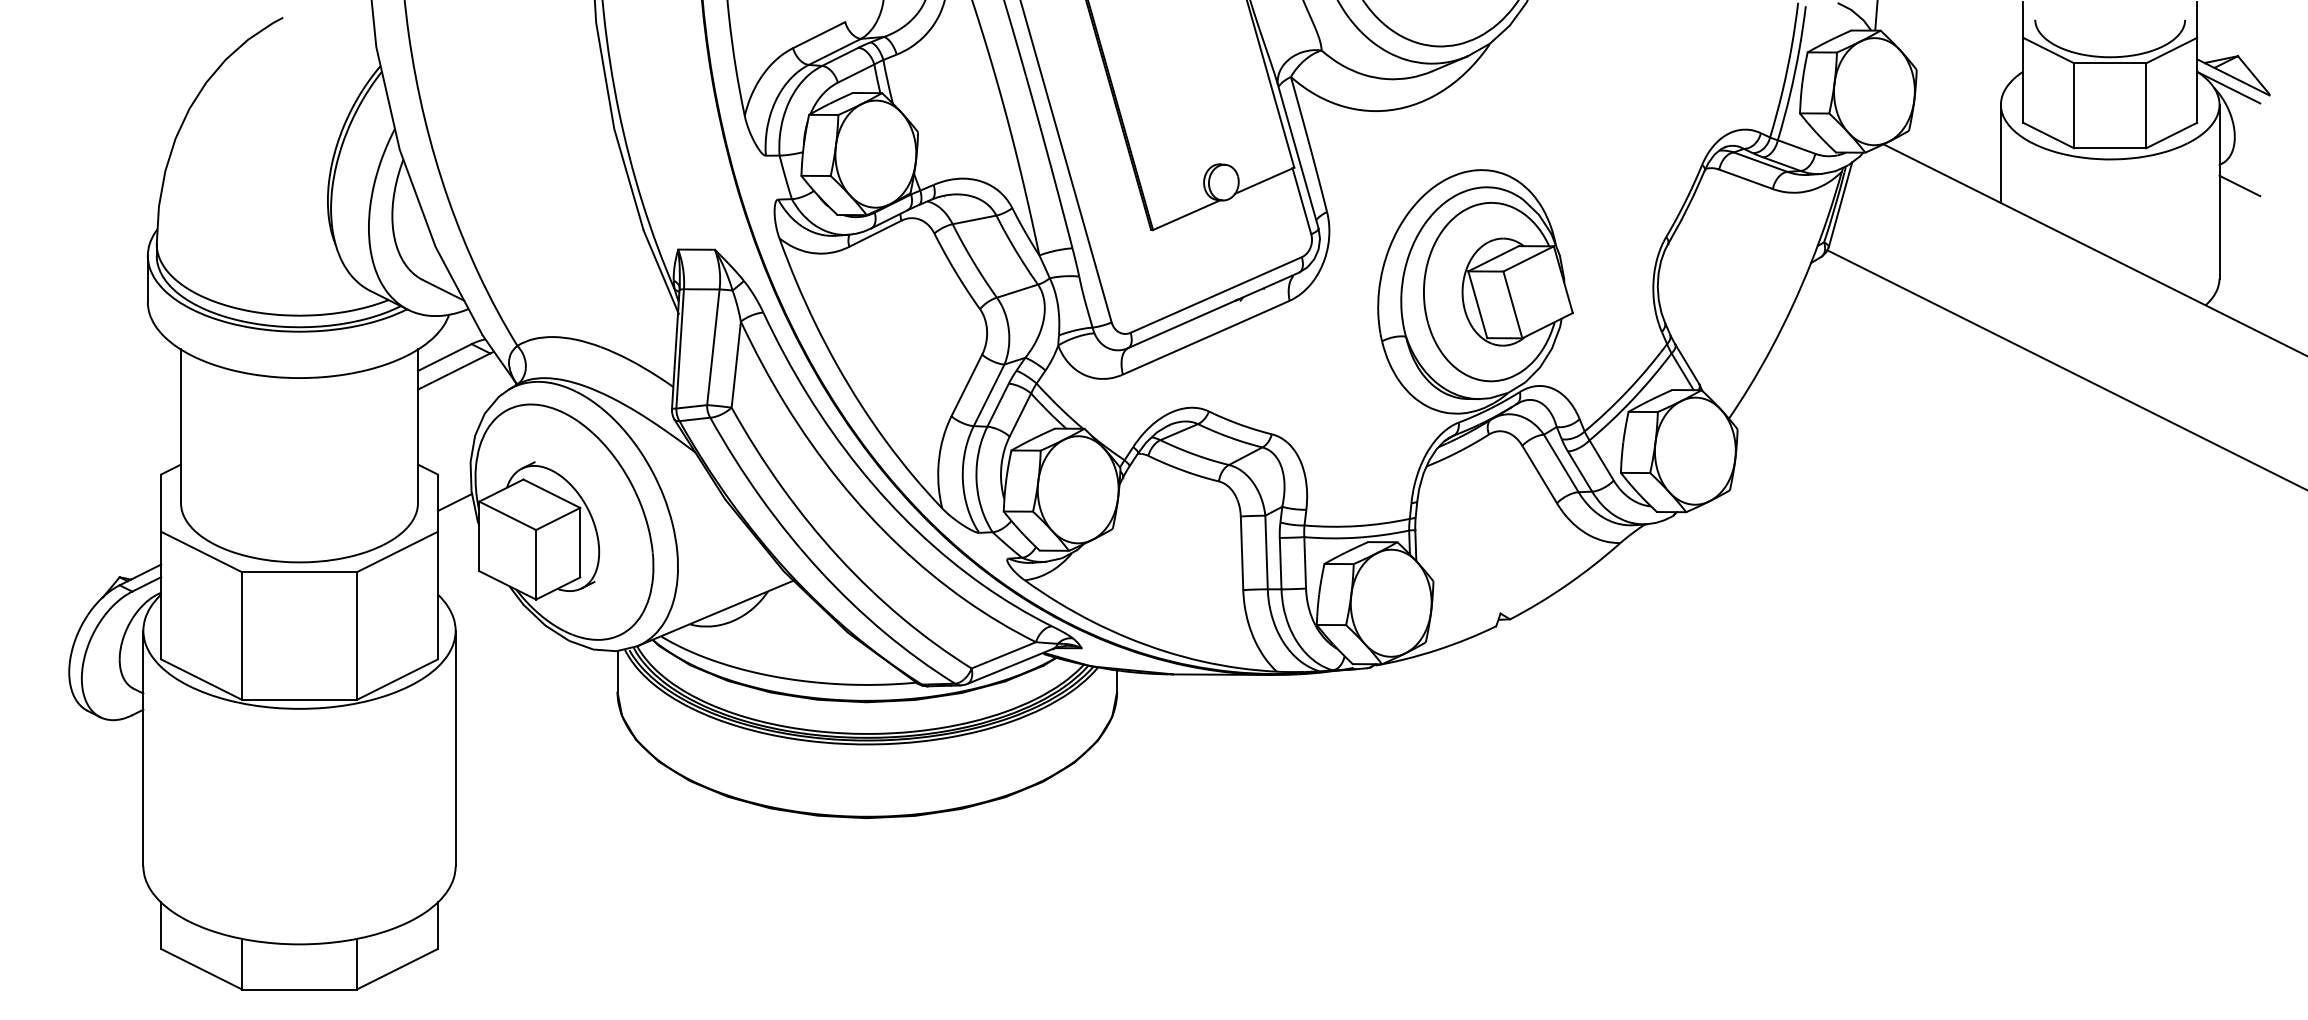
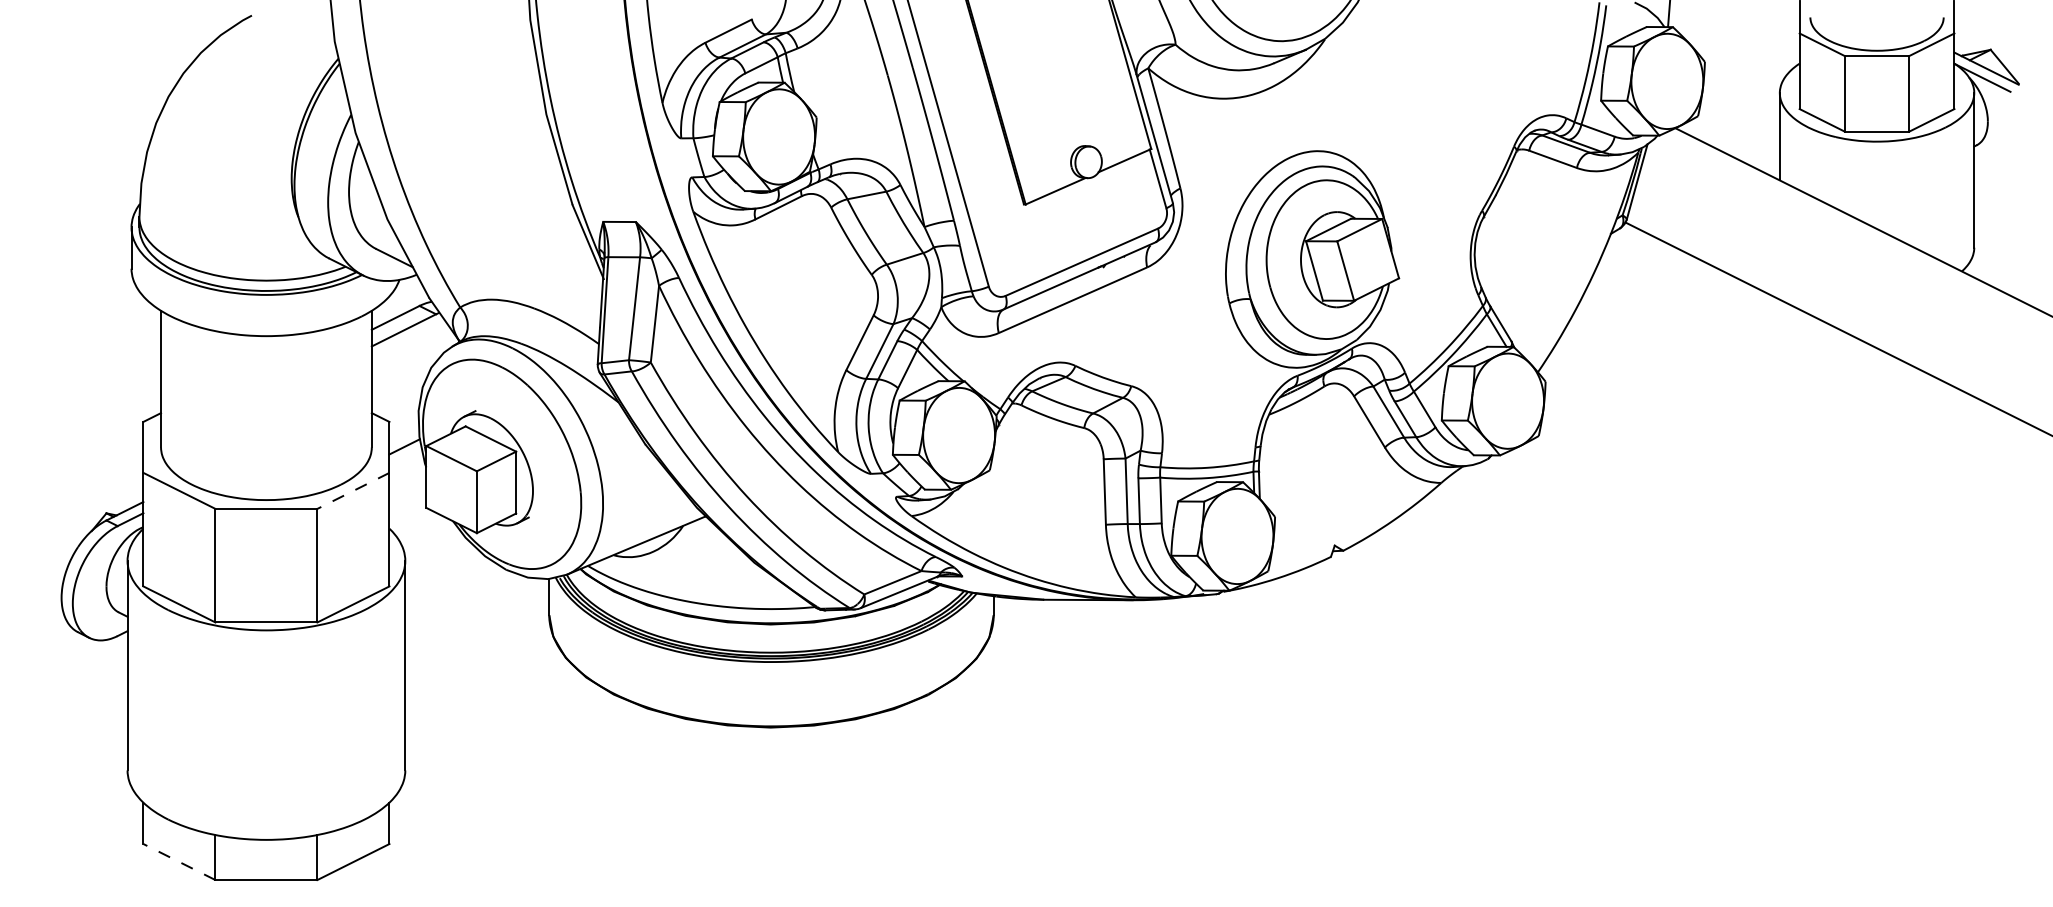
line: (2239, 185) -> (1992, 164), removed
line: (396, 552) -> (352, 491), solid -> dashed
line: (201, 969) -> (179, 862), solid -> dashed

